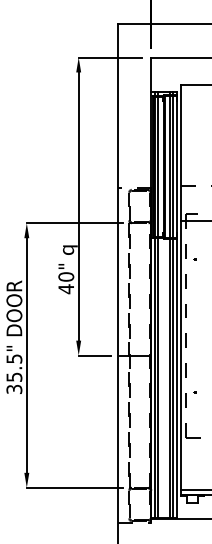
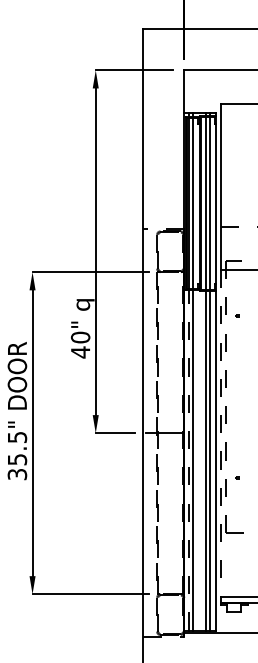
line: (181, 355) -> (220, 433), solid -> dashed
line: (154, 377) -> (188, 459), solid -> dashed

